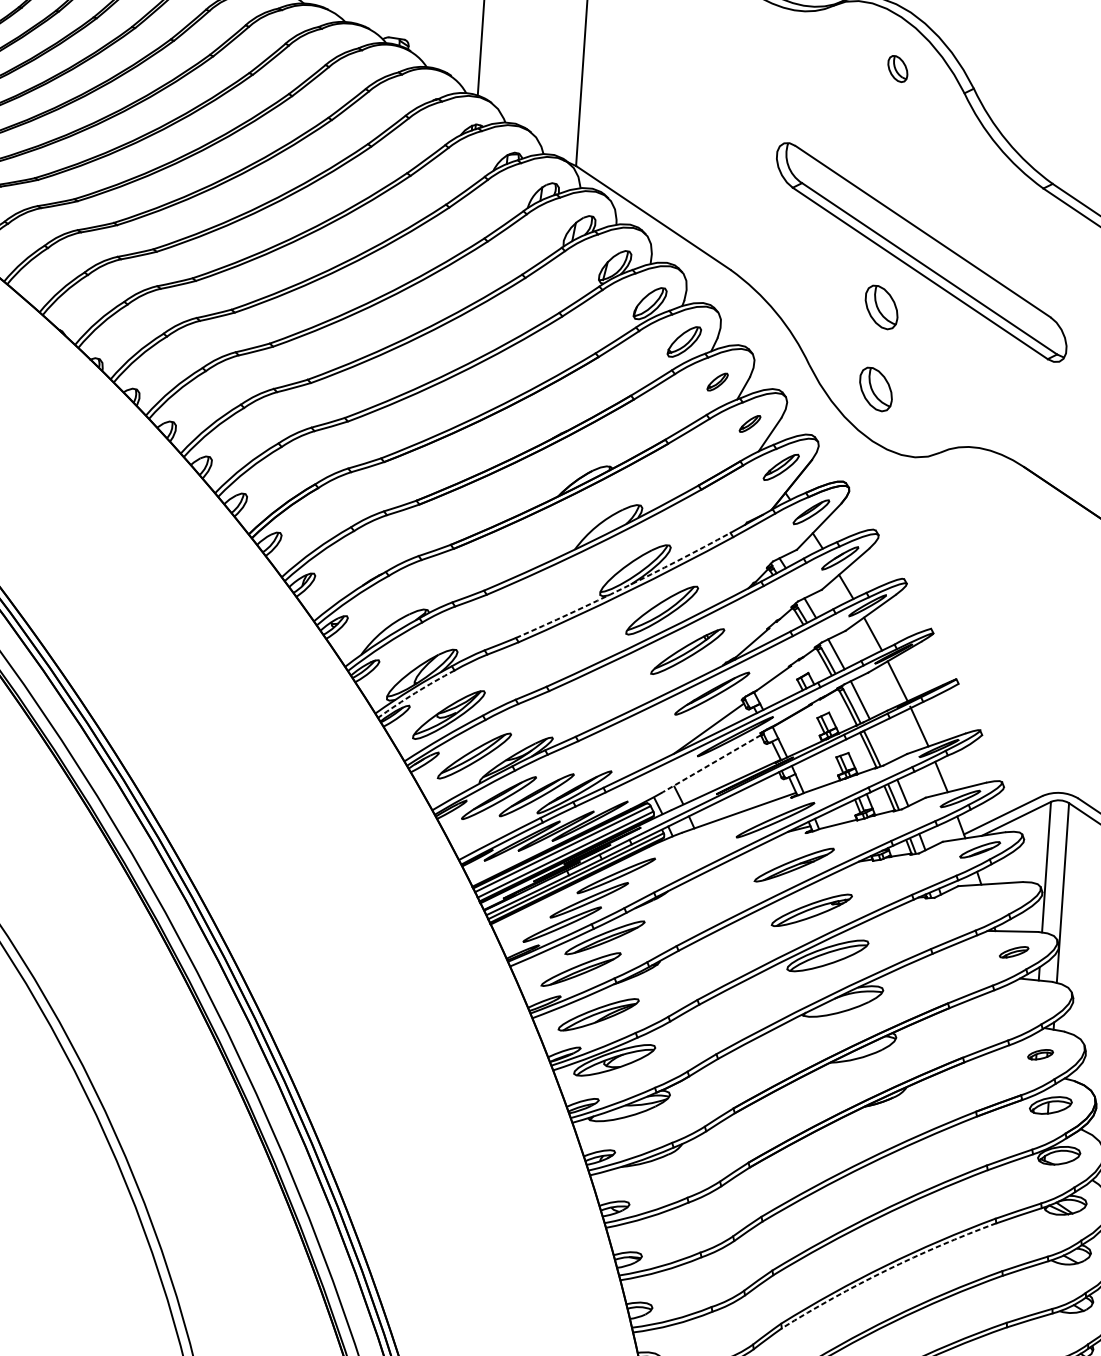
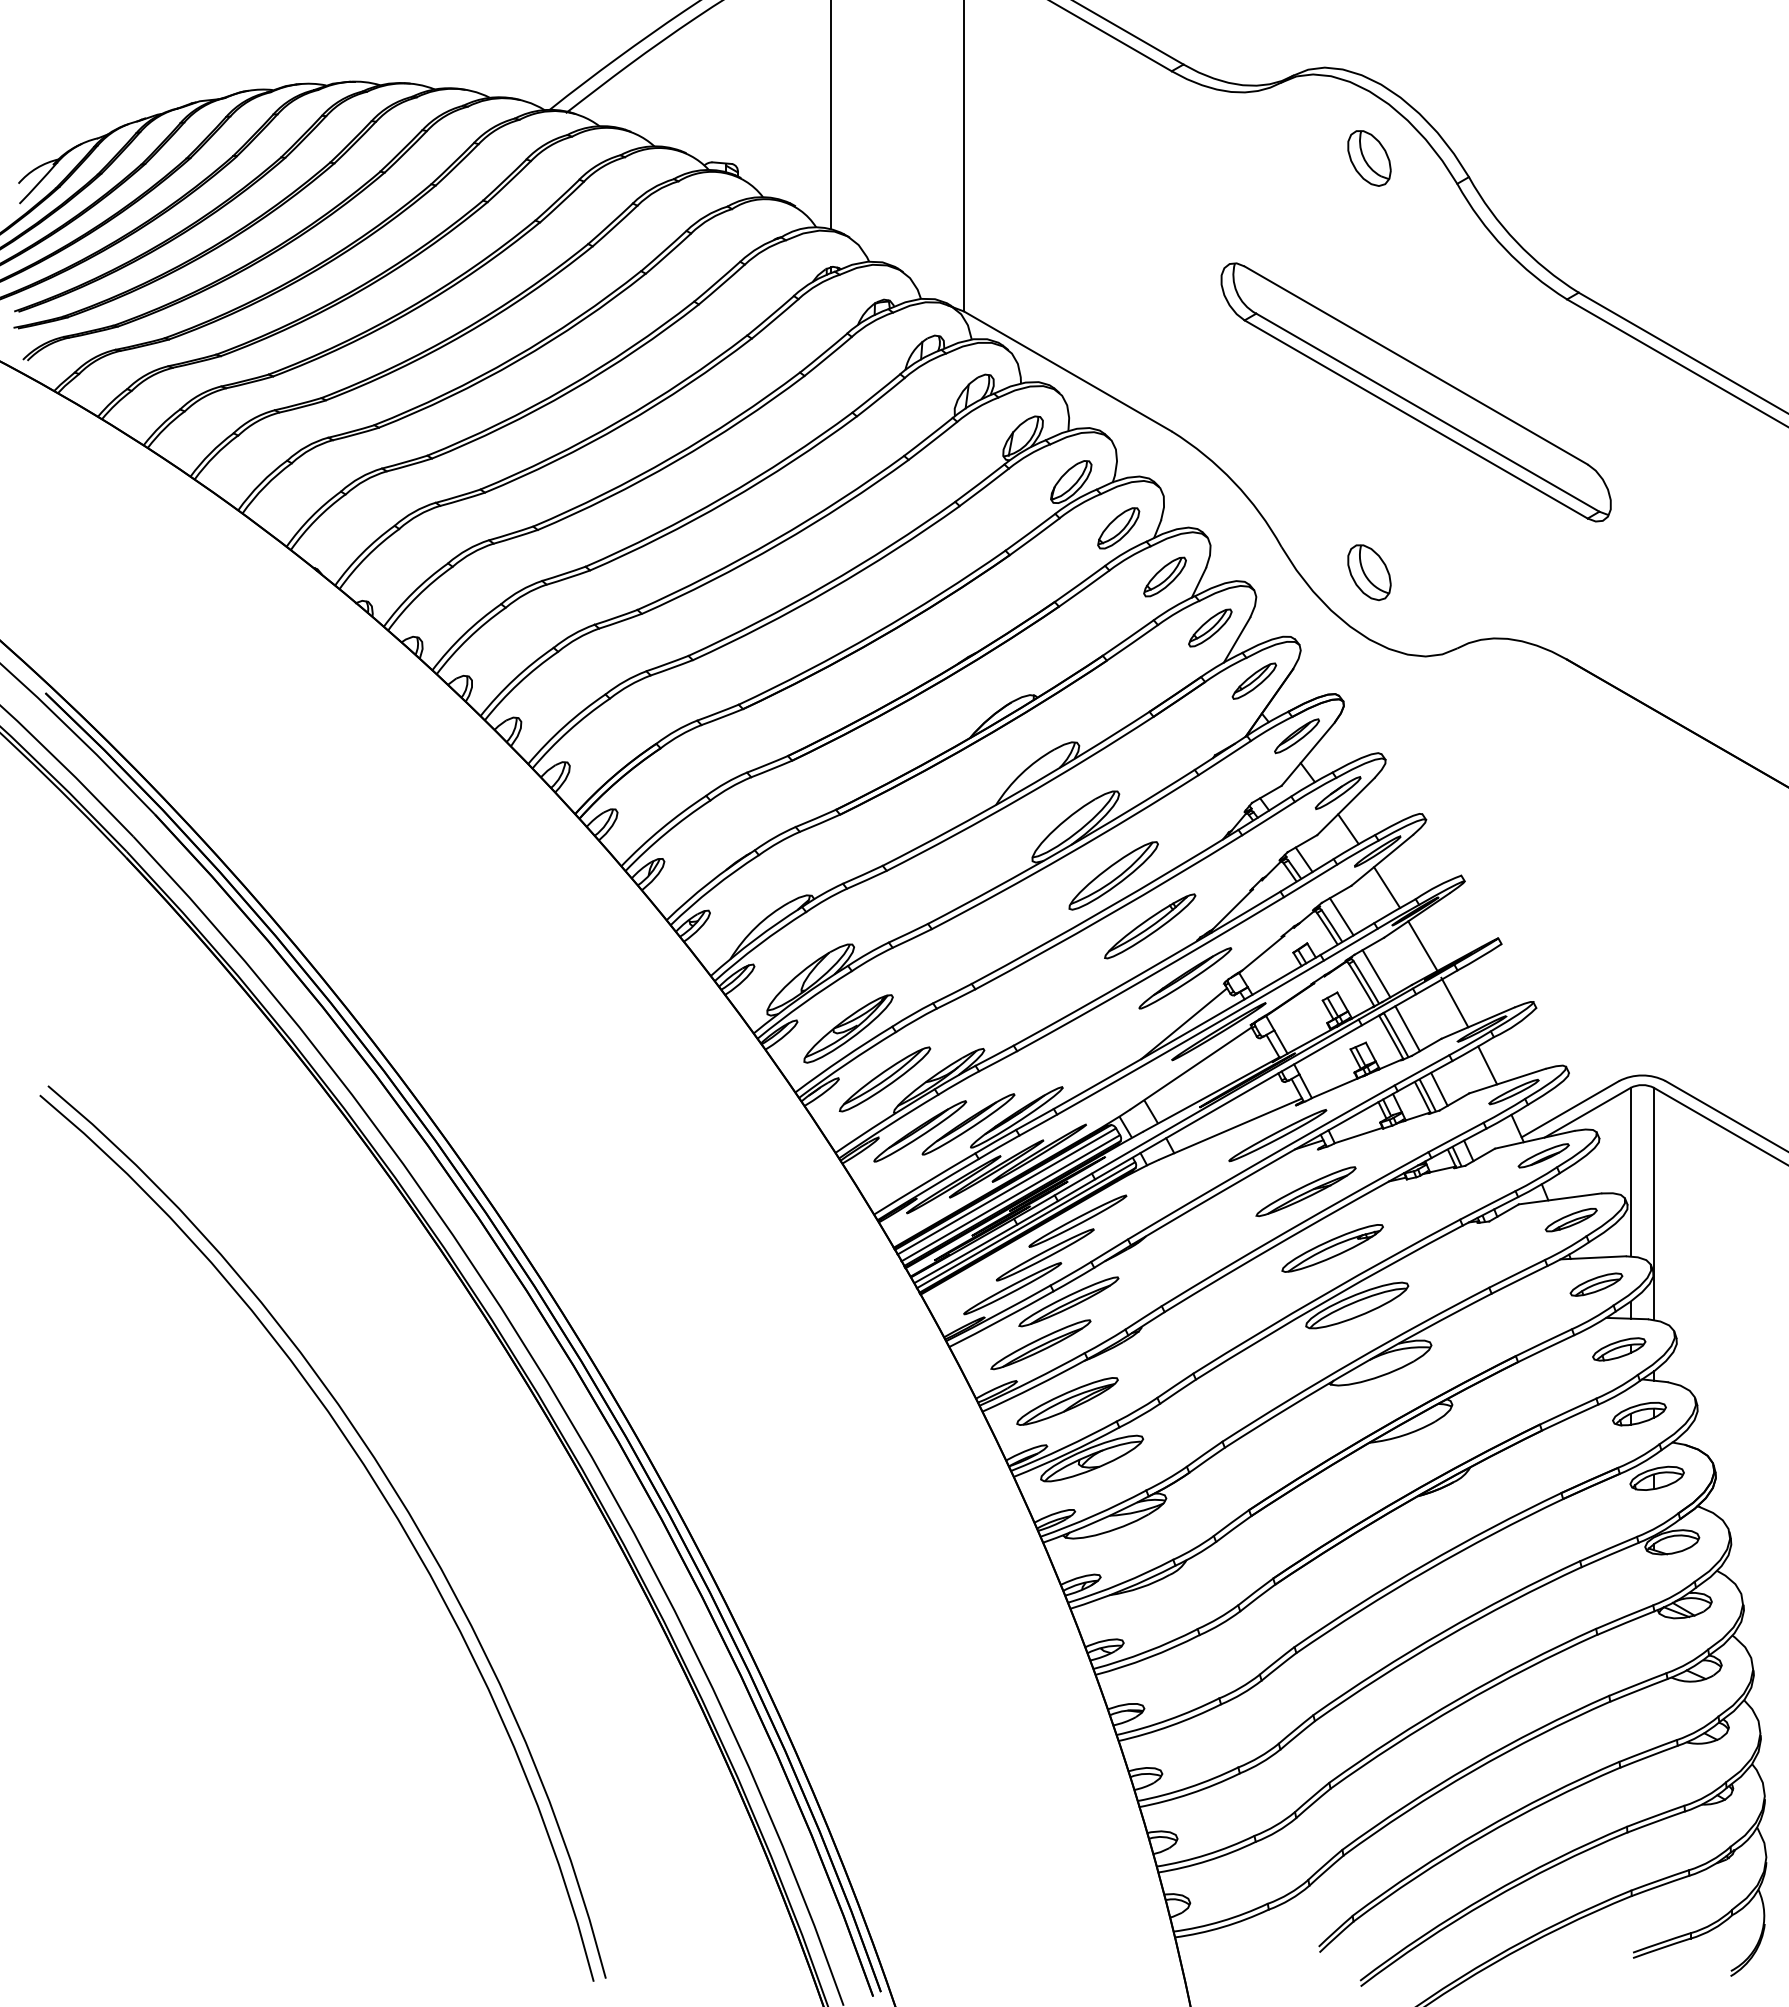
part: (897, 69) -> (1369, 158), size x1.67
part: (881, 307) -> (1369, 466), removed
part: (717, 381) -> (1164, 576), size x1.67
part: (750, 423) -> (1210, 627), size x1.67
arc: (624, 587) -> (1063, 849), dashed -> solid
arc: (415, 693) -> (803, 1003), dashed -> solid
line: (881, 744) -> (1407, 1028), added
line: (711, 763) -> (1190, 1068), dashed -> solid
part: (997, 901) -> (1570, 1220), added
part: (1014, 952) -> (1596, 1284), size x1.43
part: (1028, 1003) -> (1619, 1349), added
part: (1040, 1054) -> (1639, 1413), size x1.67
arc: (886, 1270) -> (1460, 1705), dashed -> solid

